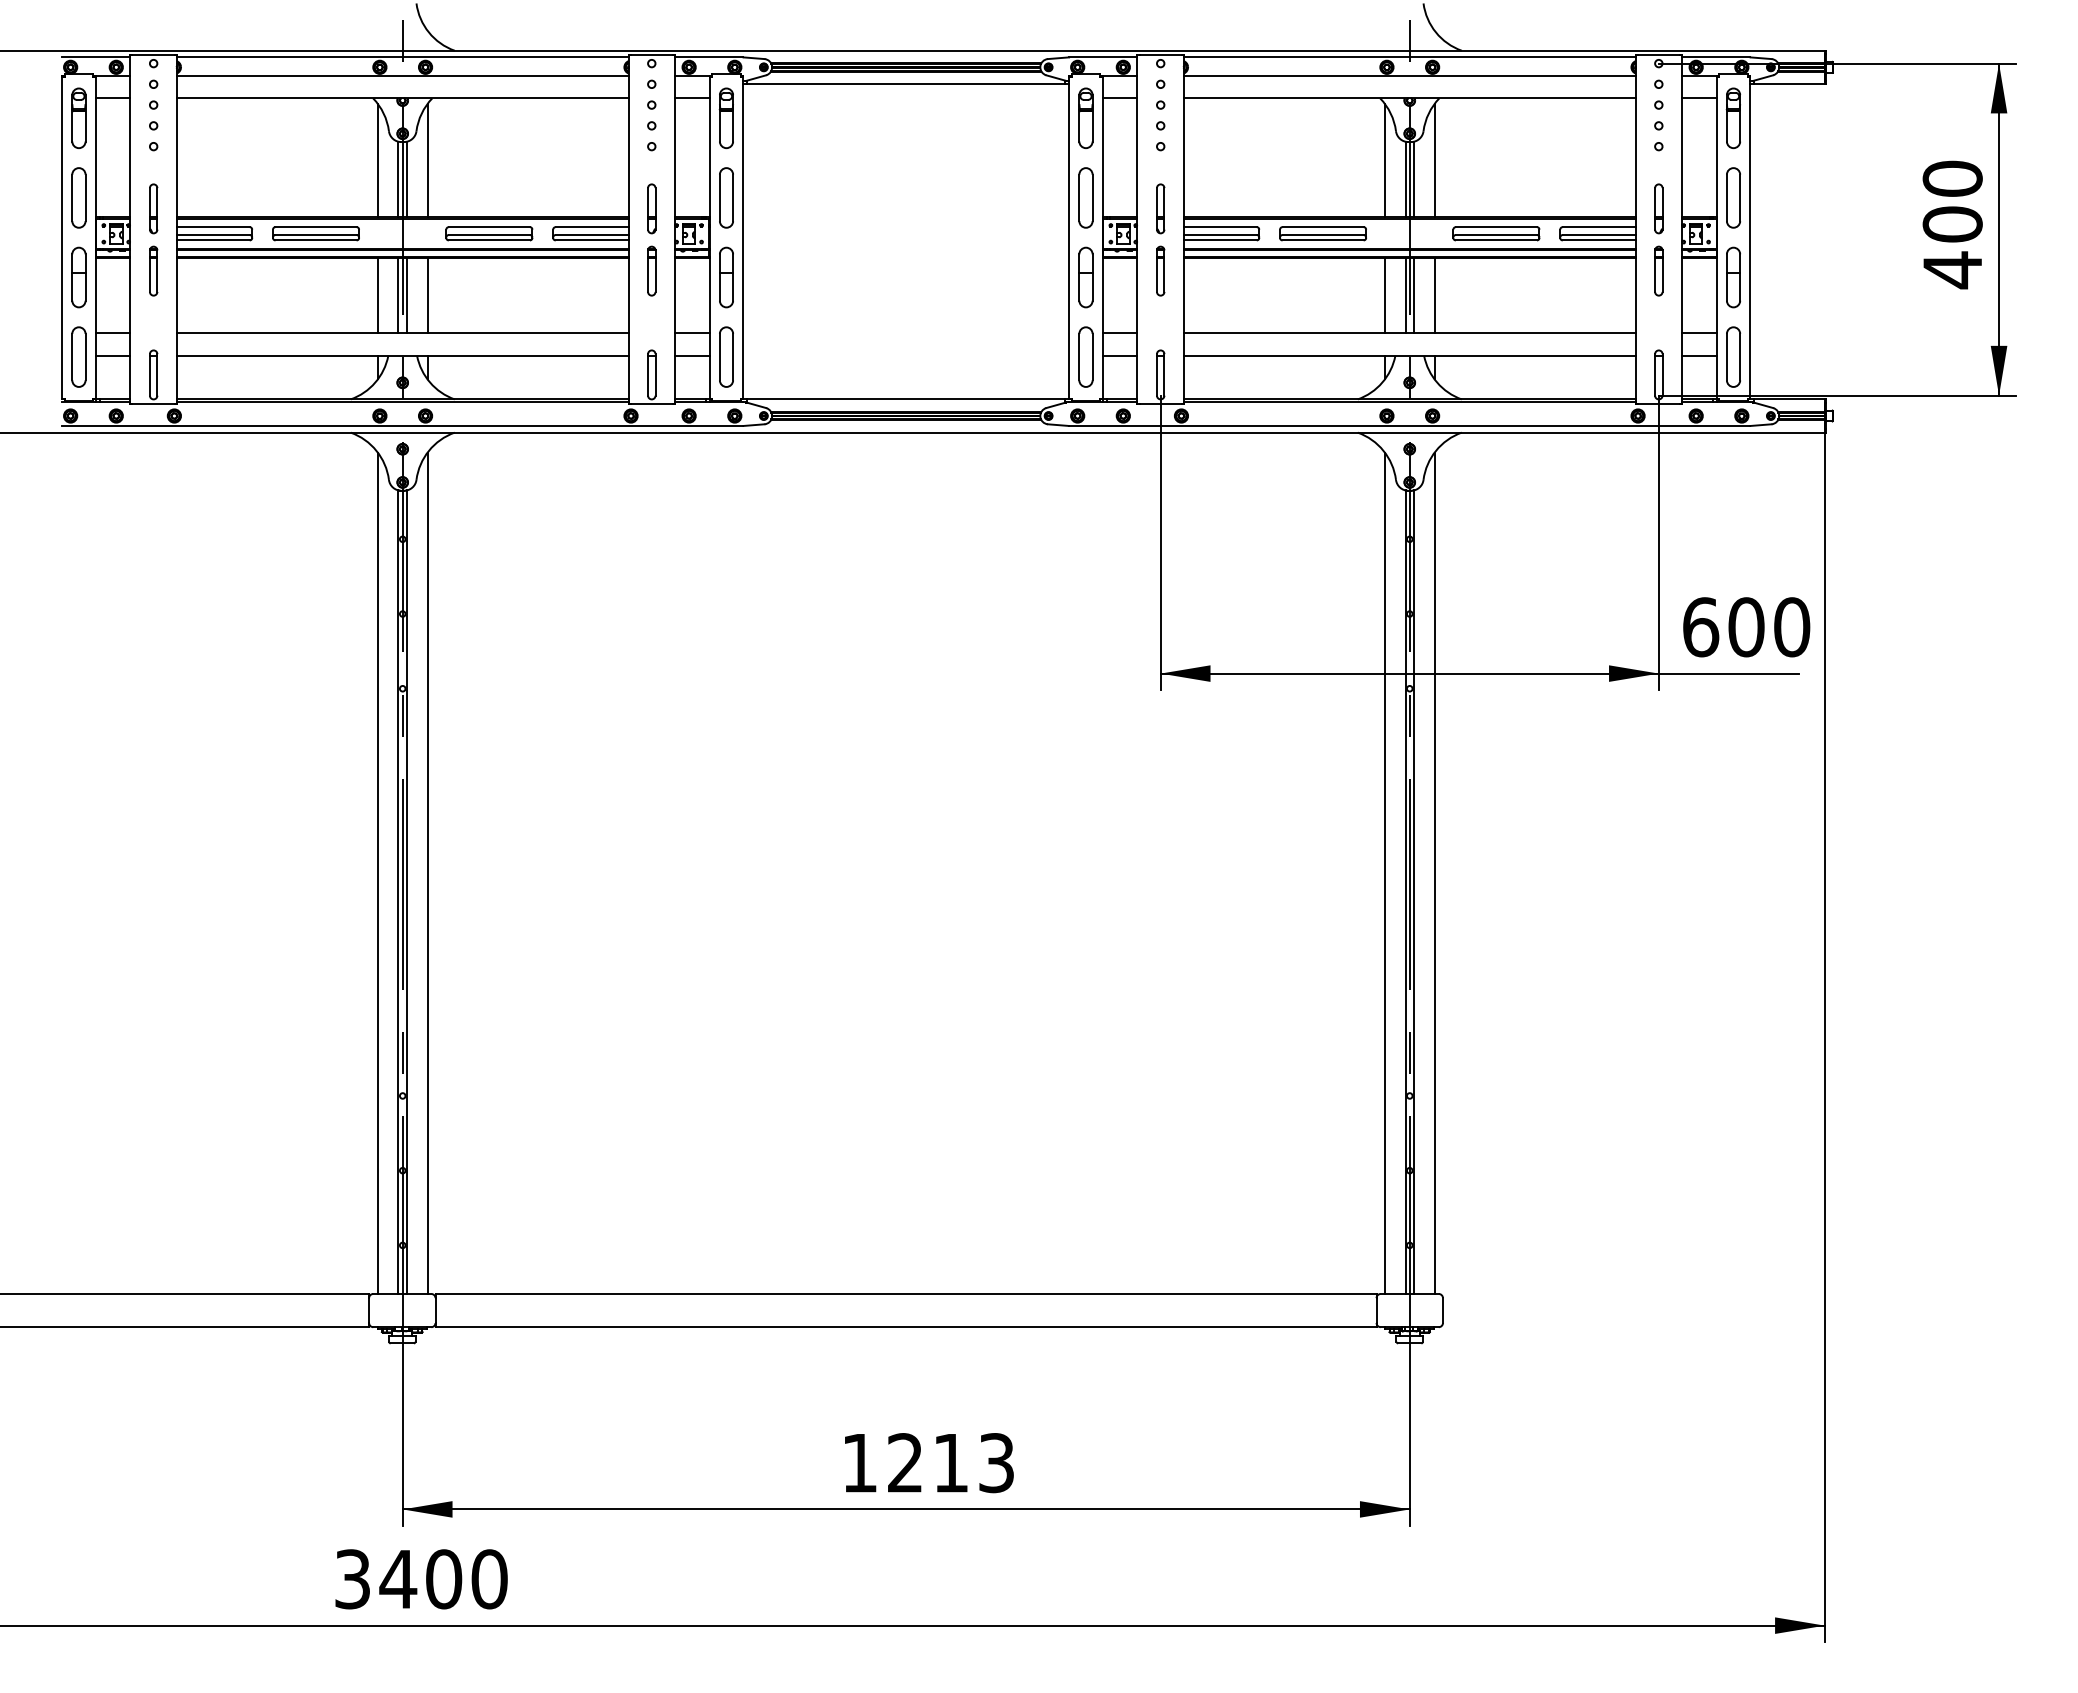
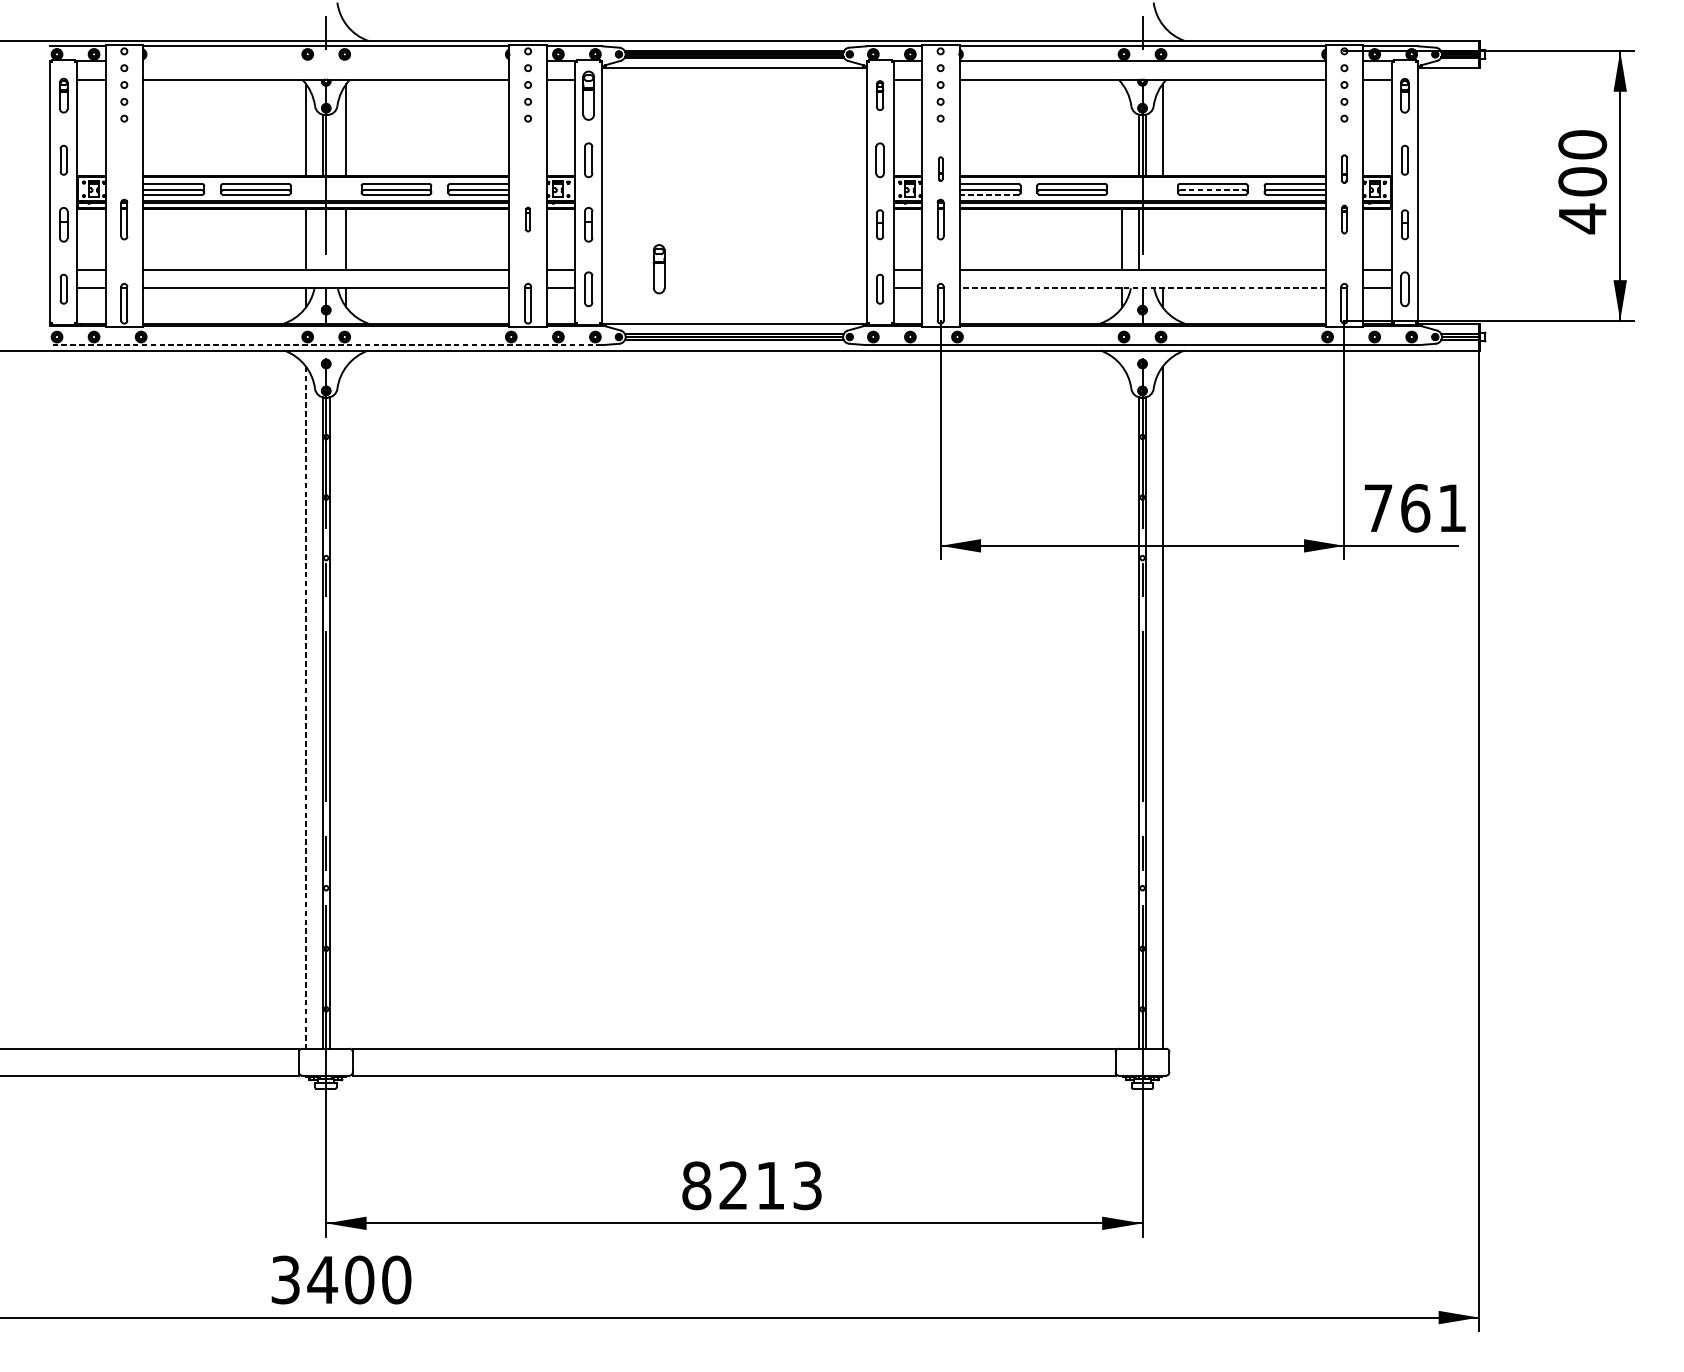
line: (402, 76) -> (326, 61), removed
part: (78, 117) -> (63, 95), size x0.7
part: (1085, 117) -> (879, 95), size x0.6
part: (1732, 118) -> (1404, 95), size x0.7
line: (1384, 160) -> (1122, 129), removed
line: (406, 179) -> (329, 145), removed
part: (78, 197) -> (63, 159), size x0.6
part: (726, 197) -> (588, 159), size x0.7
part: (1085, 197) -> (879, 159), size x0.7
part: (1733, 197) -> (1404, 159), size x0.6
part: (153, 208) -> (124, 168), removed
part: (651, 208) -> (527, 168), removed
part: (1160, 208) -> (940, 168), size x0.6
part: (1658, 208) -> (1344, 168), size x0.7
line: (1496, 235) -> (1212, 190), solid -> dashed
line: (1219, 240) -> (988, 194), solid -> dashed
part: (651, 270) -> (527, 219), size x0.6
part: (1658, 270) -> (1344, 219), size x0.7
part: (78, 277) -> (63, 224), size x0.7
part: (726, 277) -> (588, 224), size x0.7
part: (1085, 277) -> (879, 224), size x0.6
part: (1733, 277) -> (1404, 224), size x0.6
line: (398, 295) -> (322, 239), removed
line: (406, 295) -> (329, 239), removed
line: (1414, 295) -> (1146, 239), removed
line: (1434, 295) -> (1162, 239), removed
part: (812, 332) -> (658, 269), added
line: (1409, 355) -> (1142, 287), solid -> dashed
part: (78, 356) -> (63, 288), size x0.6
part: (726, 356) -> (588, 288), size x0.7
part: (1085, 356) -> (879, 288), size x0.6
part: (1733, 356) -> (1404, 288), size x0.7
line: (402, 425) -> (326, 344), solid -> dashed
text: (1746, 627) -> (1415, 508), 600 -> 761
line: (427, 872) -> (346, 707), removed
line: (1384, 872) -> (1122, 707), removed
line: (377, 873) -> (305, 707), solid -> dashed
text: (859, 1463) -> (696, 1186), 1213 -> 8213

